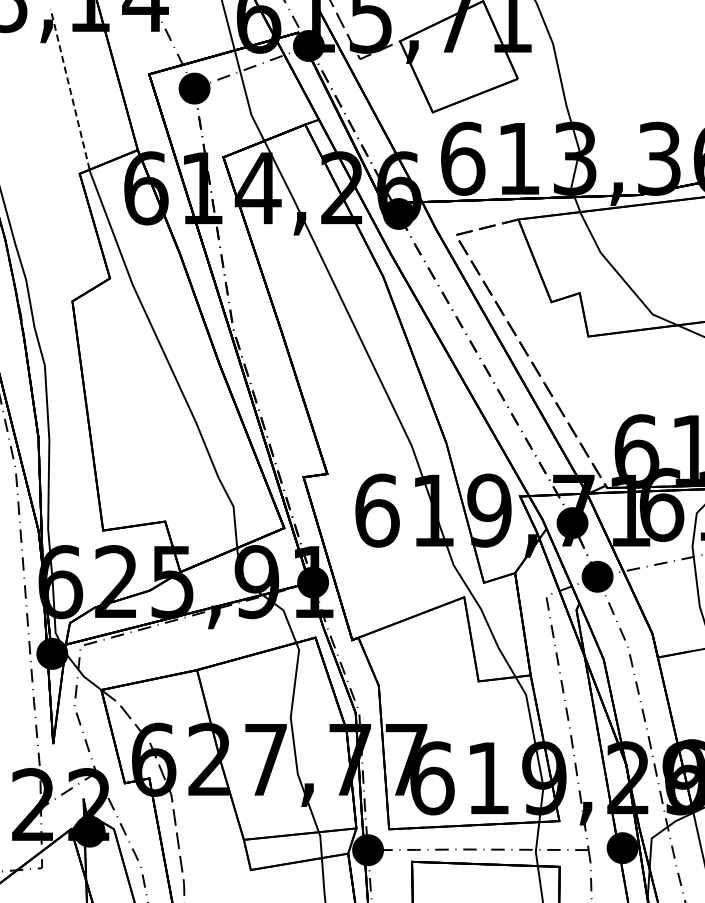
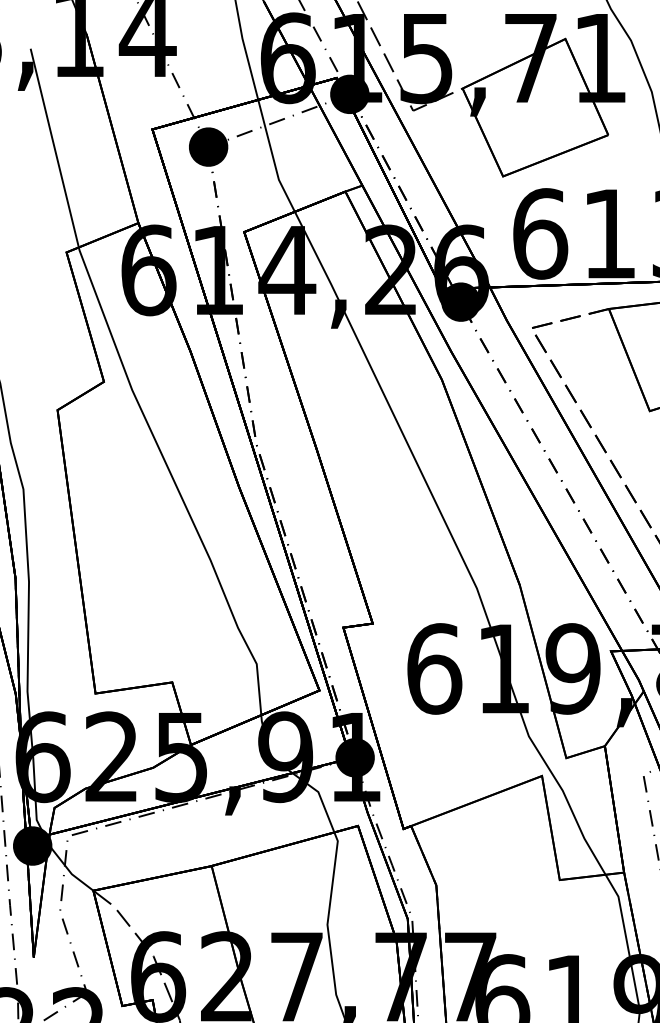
line: (69, 88) -> (53, 146), dashed -> solid

